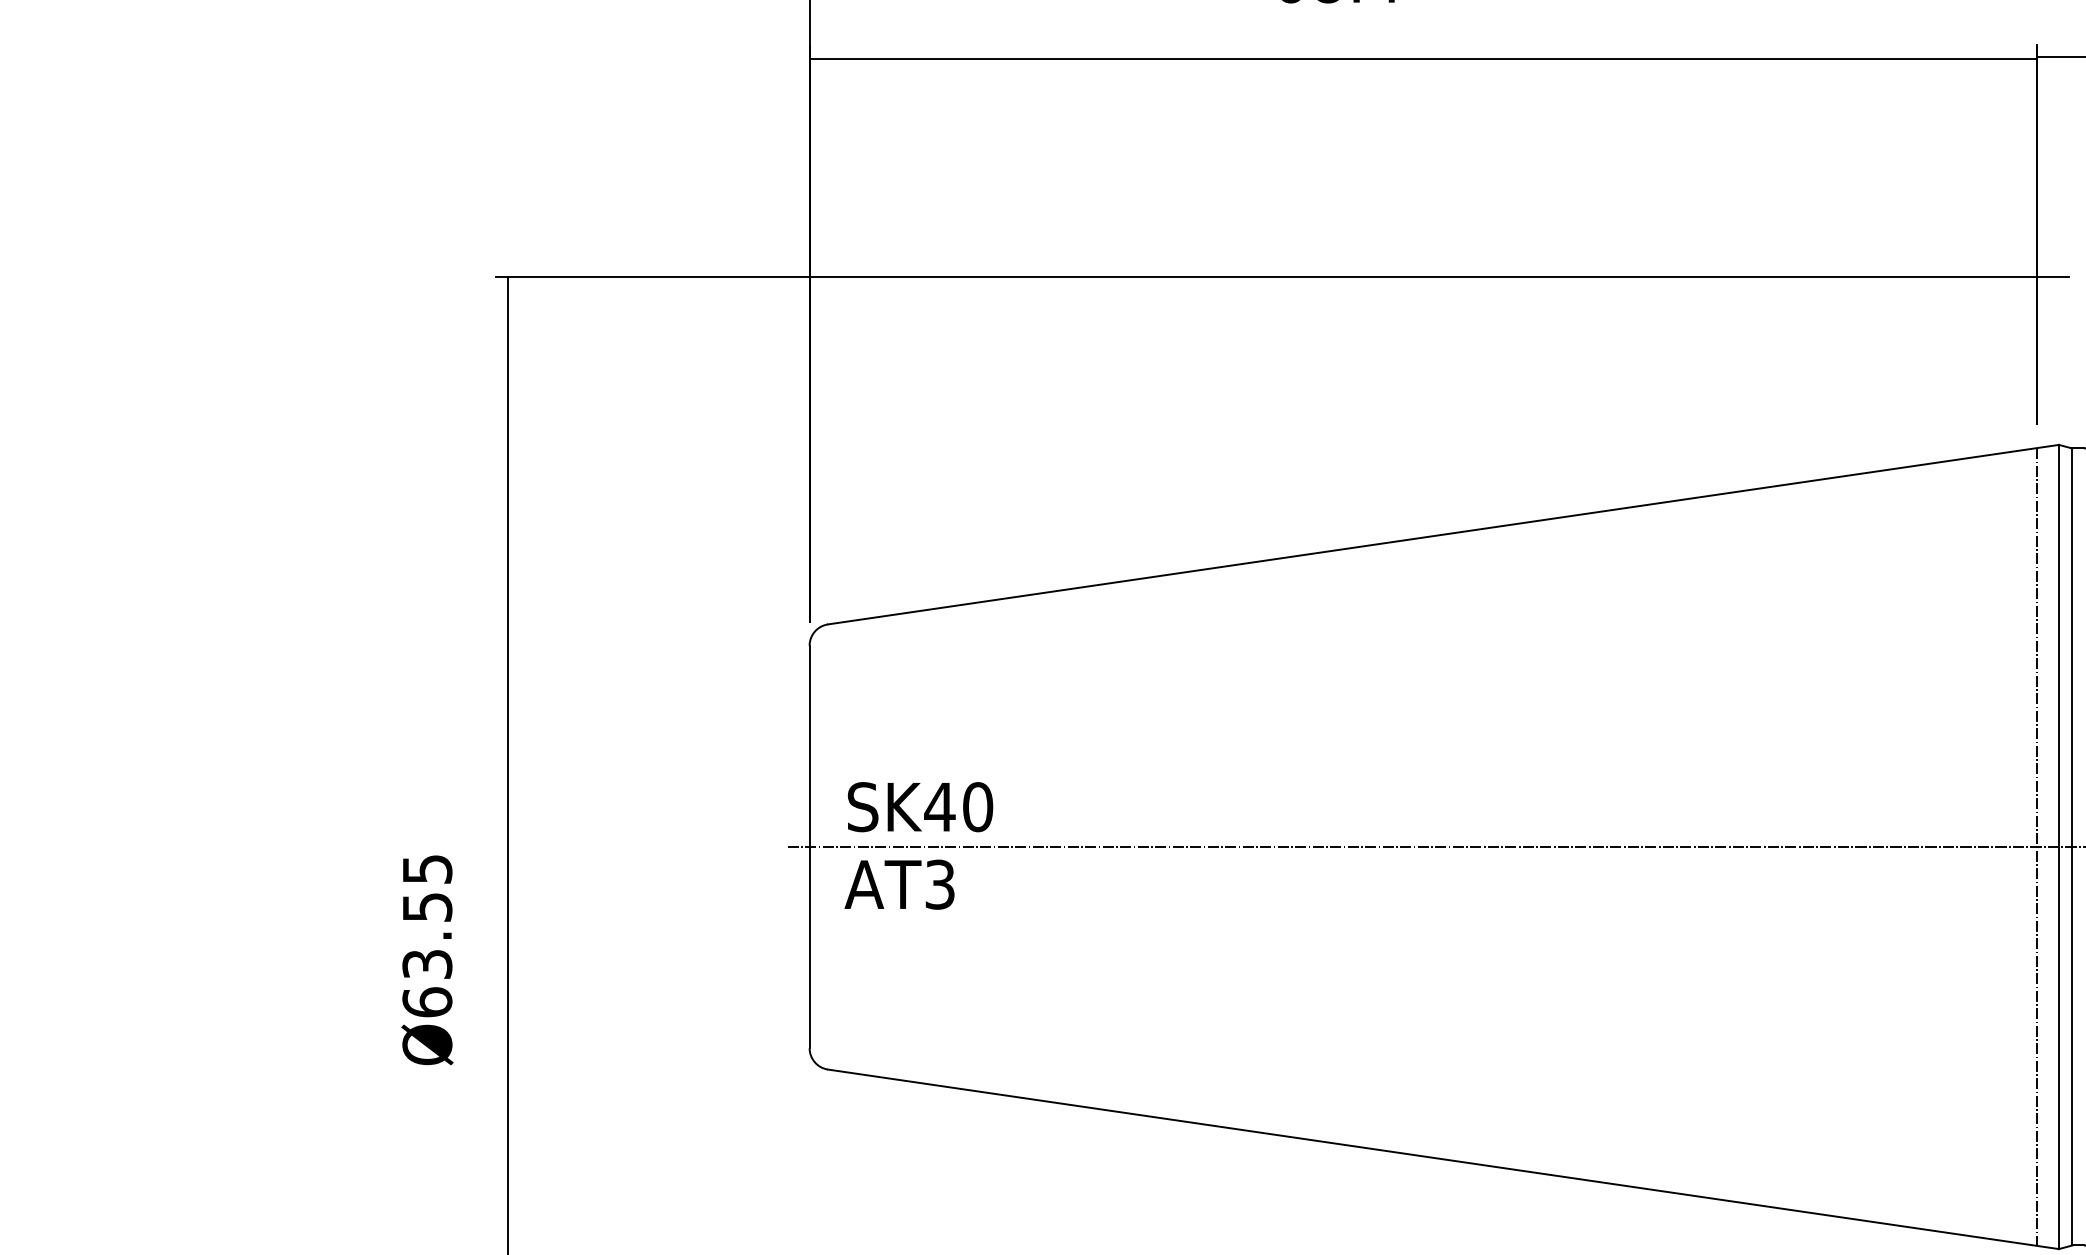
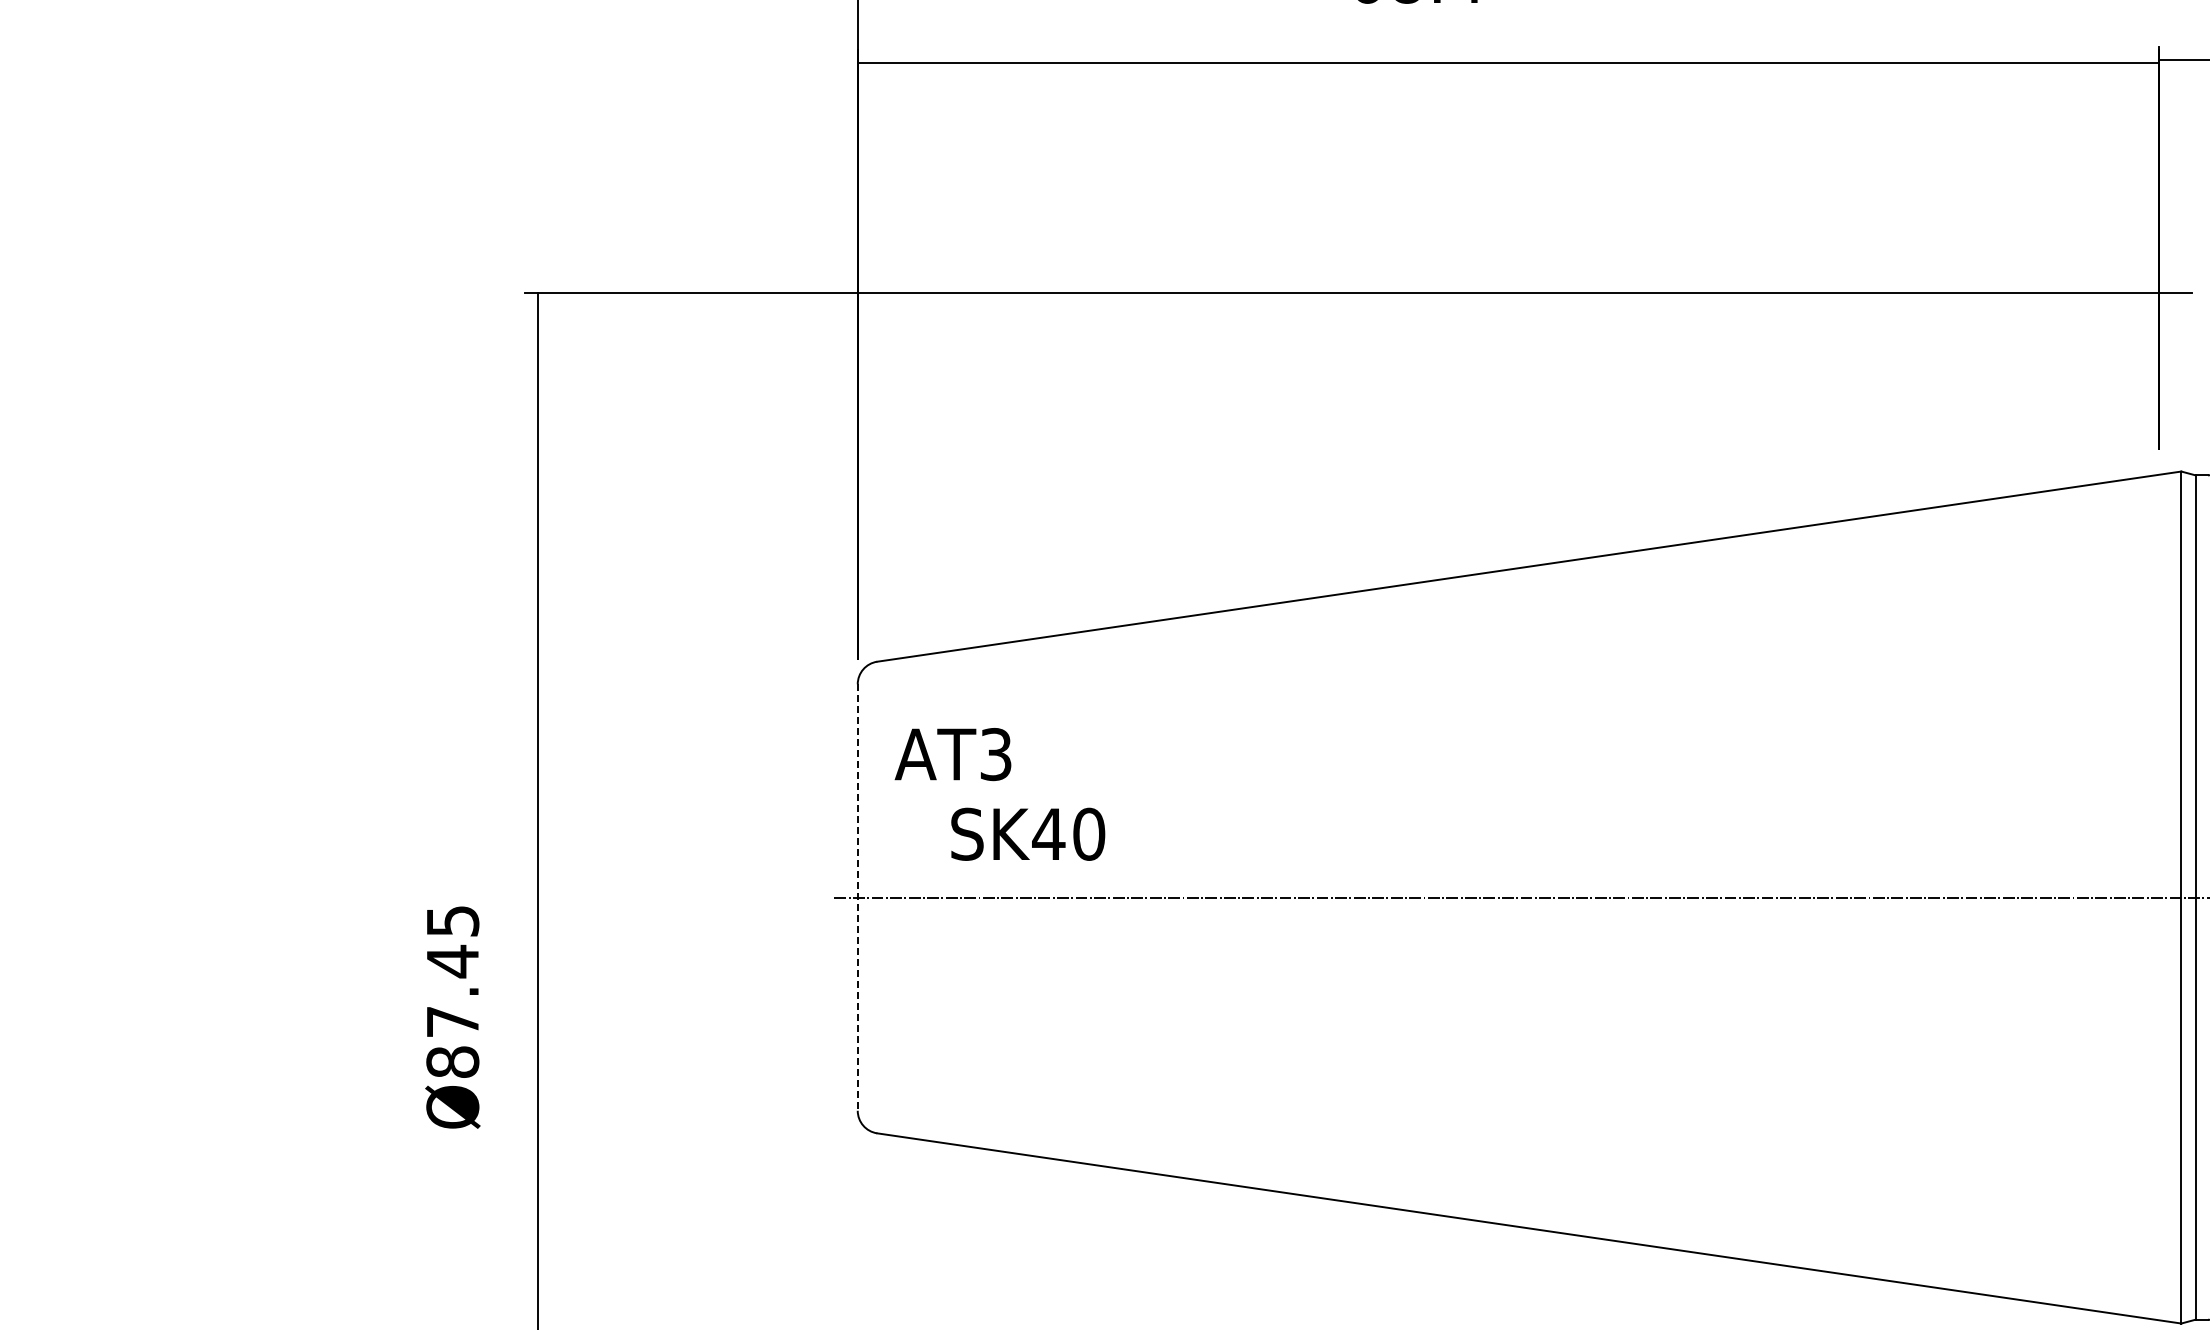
text: (920, 806) -> (1028, 833), moved
line: (2037, 846) -> (2158, 897), removed
line: (809, 847) -> (857, 898), solid -> dashed
text: (899, 884) -> (952, 754), moved
text: (427, 953) -> (452, 1010), Ø63.55 -> Ø87.45

